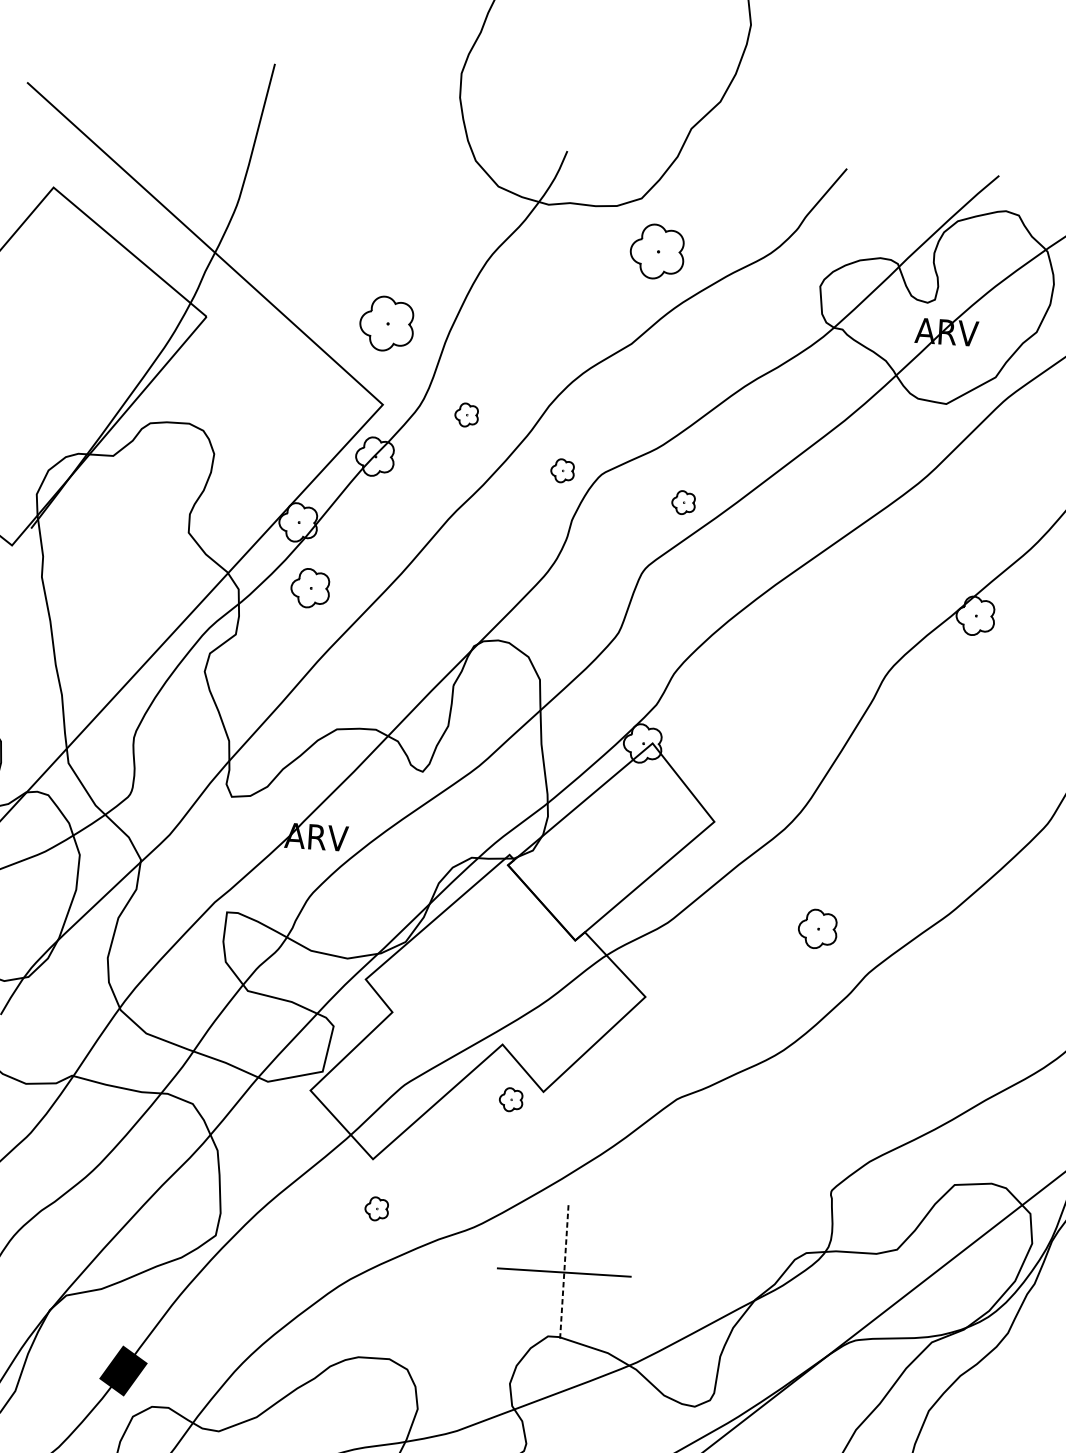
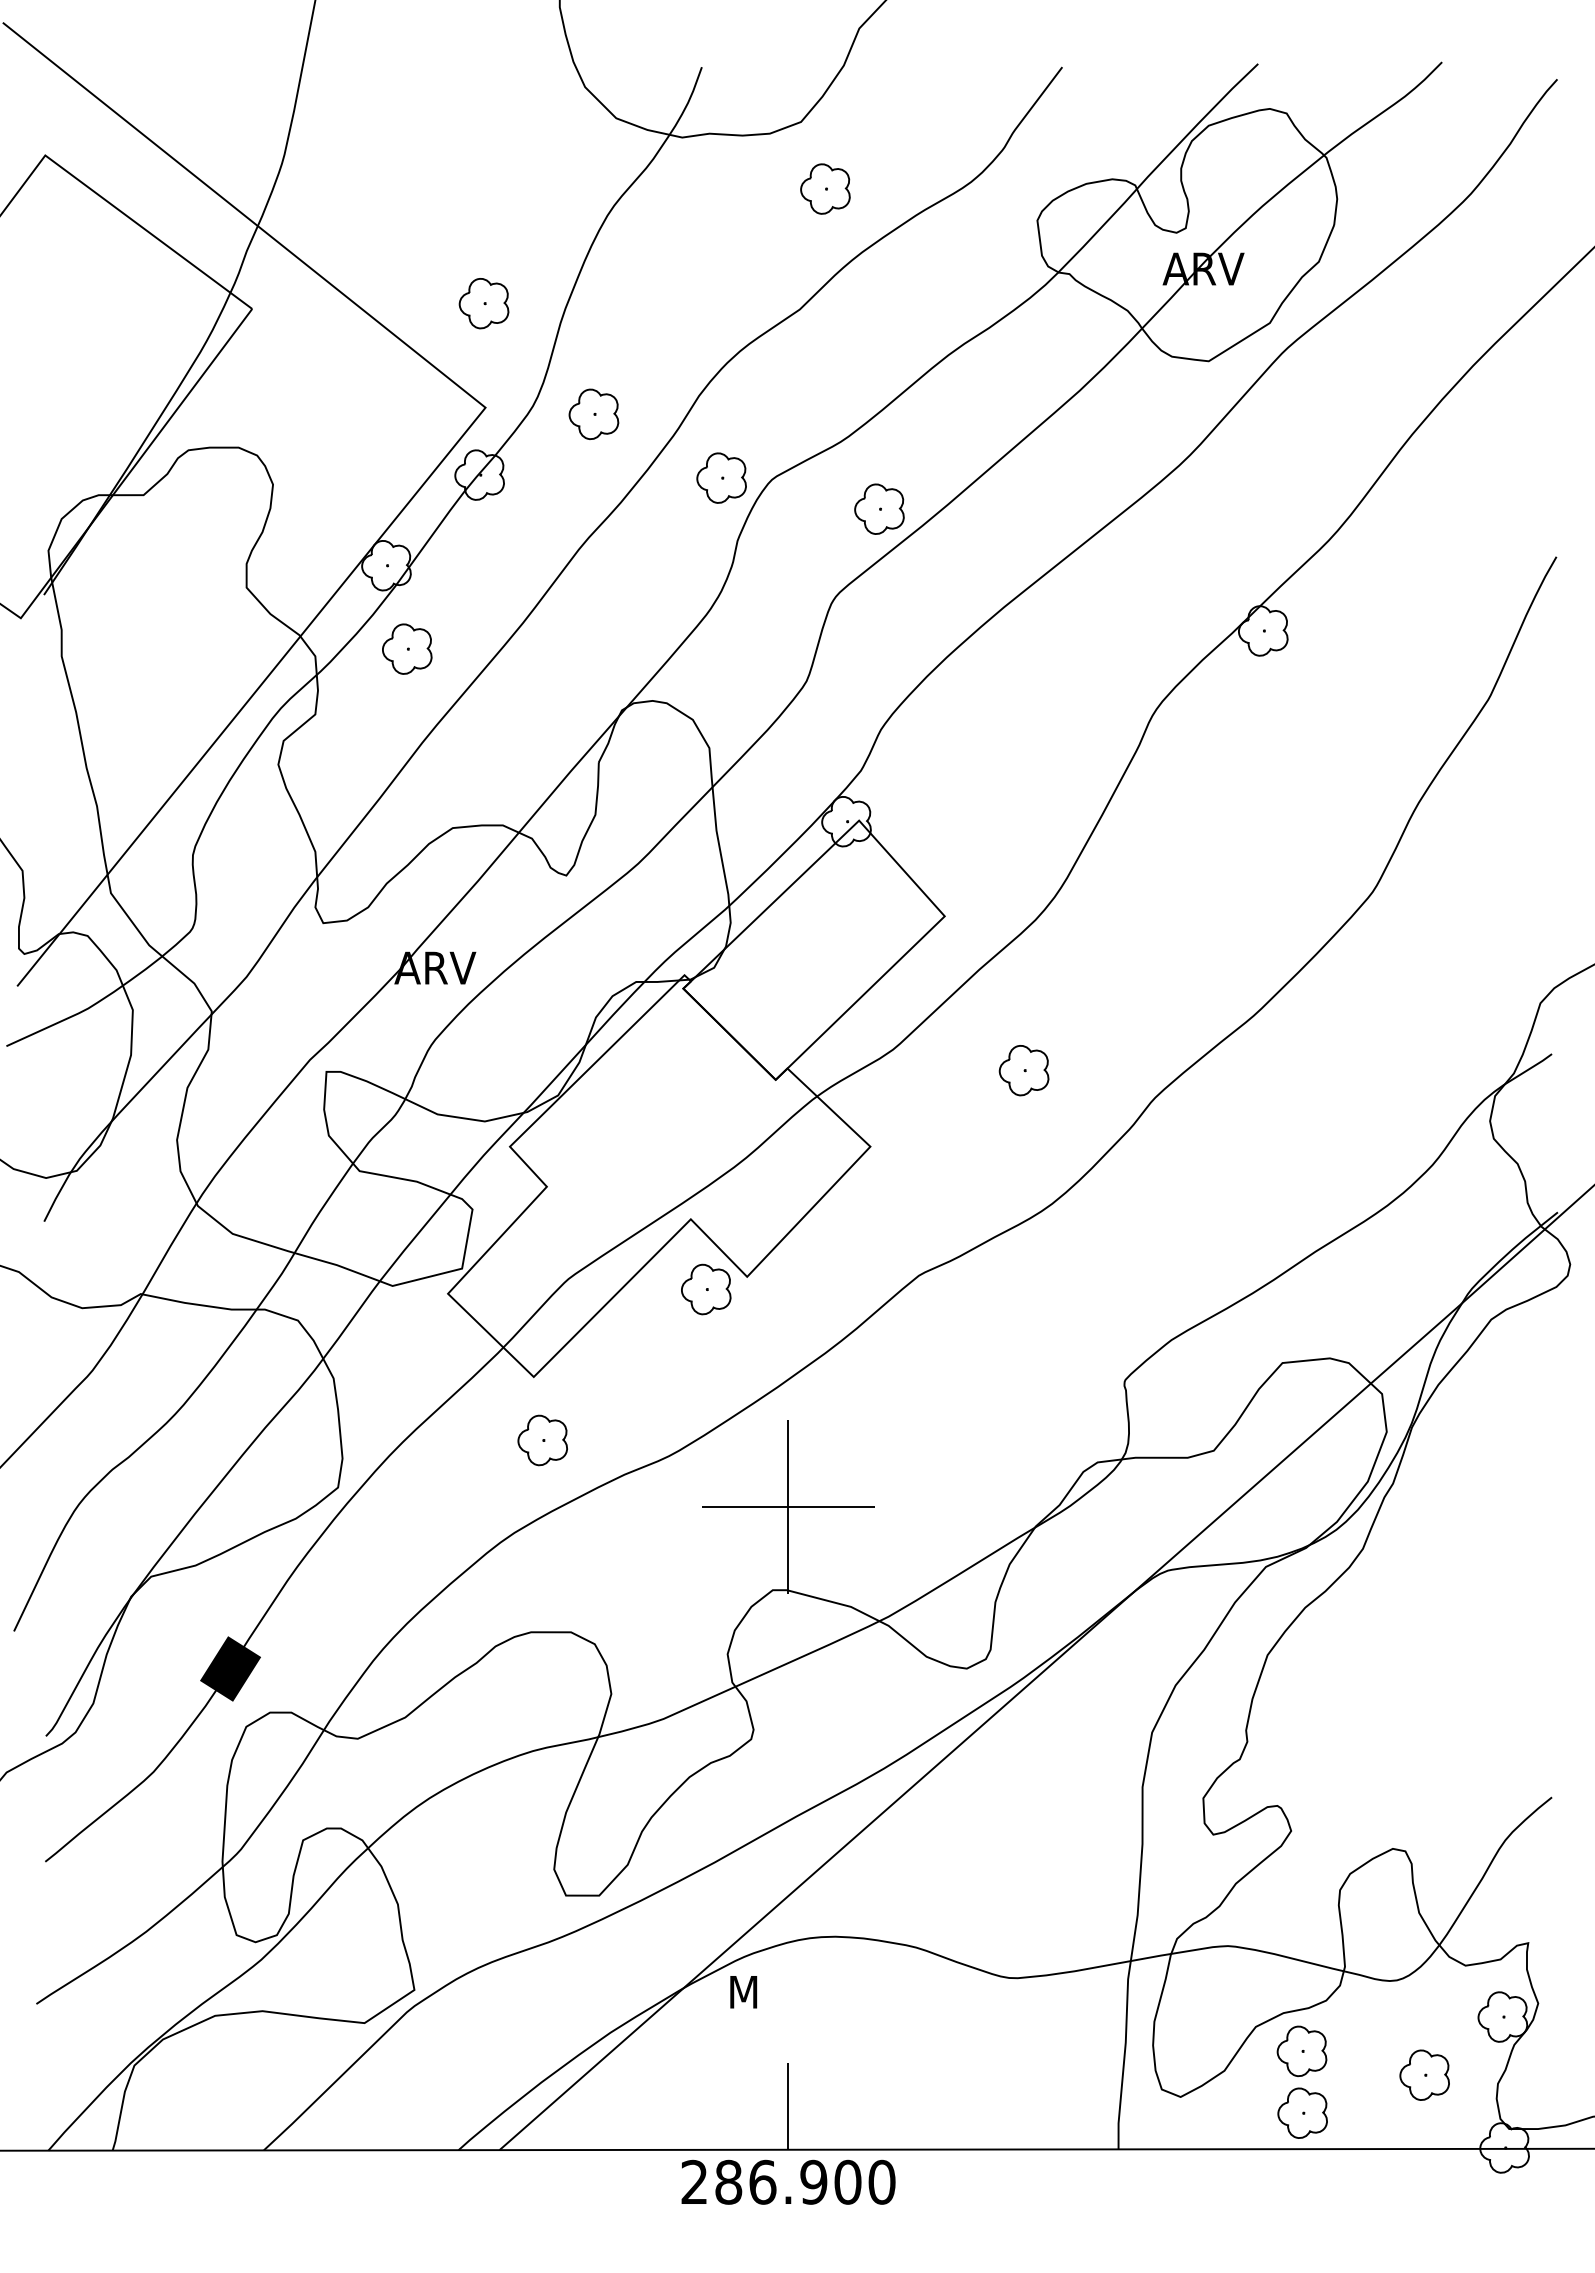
part: (657, 251) -> (825, 188), size x0.71
part: (386, 323) -> (483, 303), size x0.71
part: (466, 414) -> (593, 413), size x1.67
part: (562, 470) -> (721, 477), size x1.67
part: (683, 502) -> (879, 508), size x1.67
part: (817, 928) -> (1023, 1070), moved
part: (511, 1099) -> (706, 1289), size x1.67
part: (376, 1208) -> (542, 1440), size x1.67
line: (564, 1272) -> (788, 1506), dashed -> solid

